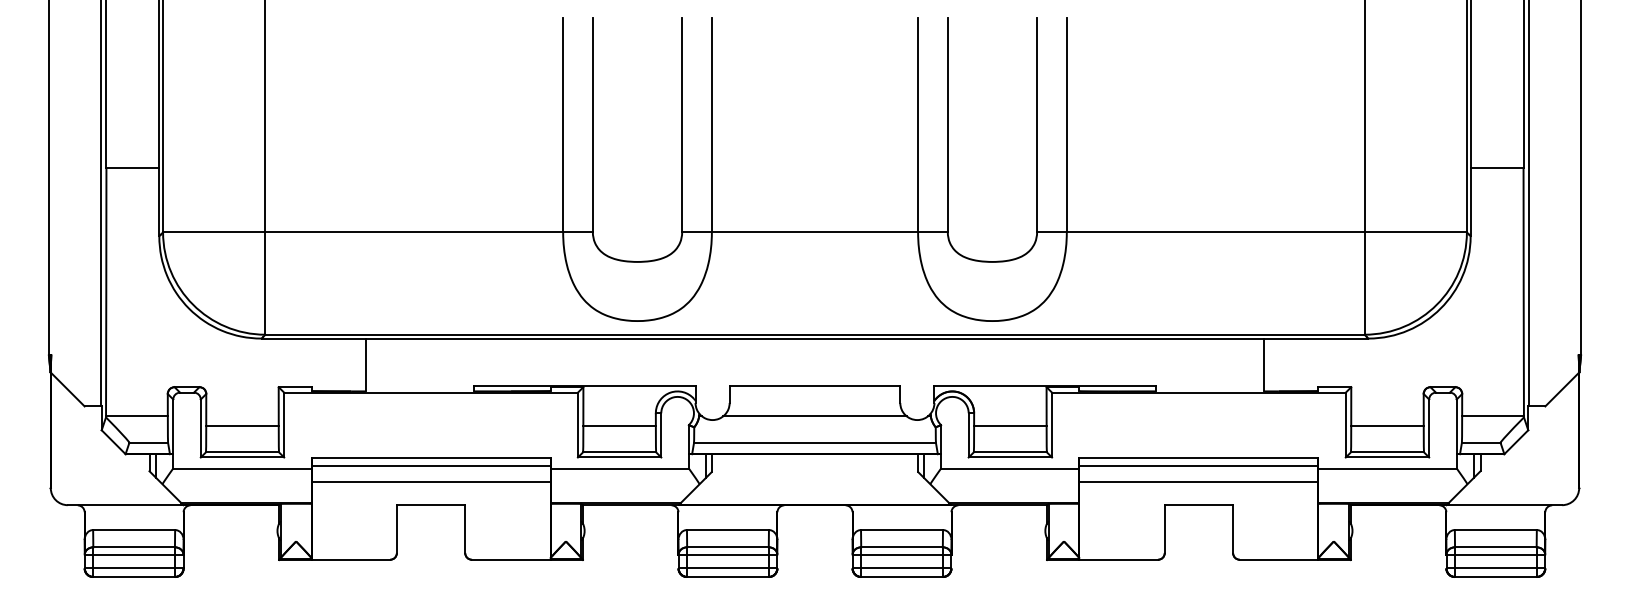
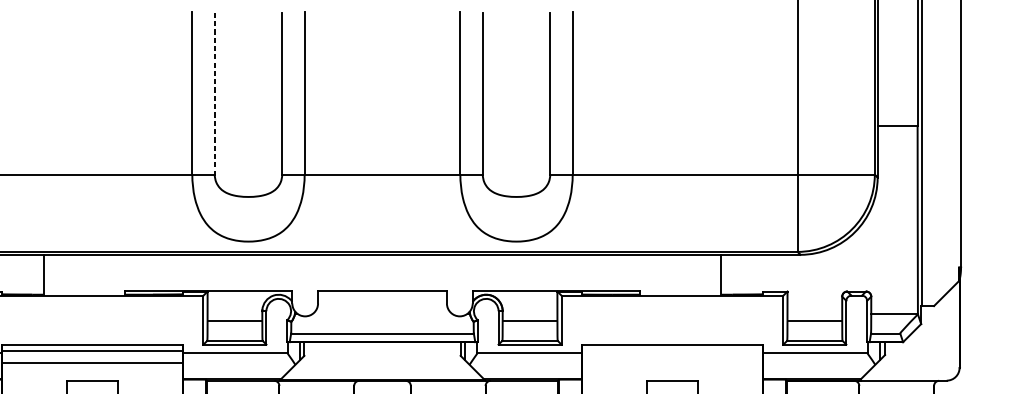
line: (592, 125) -> (214, 93), solid -> dashed
line: (814, 416) -> (382, 313), removed
line: (1198, 466) -> (672, 351), removed
line: (1198, 481) -> (672, 362), removed

